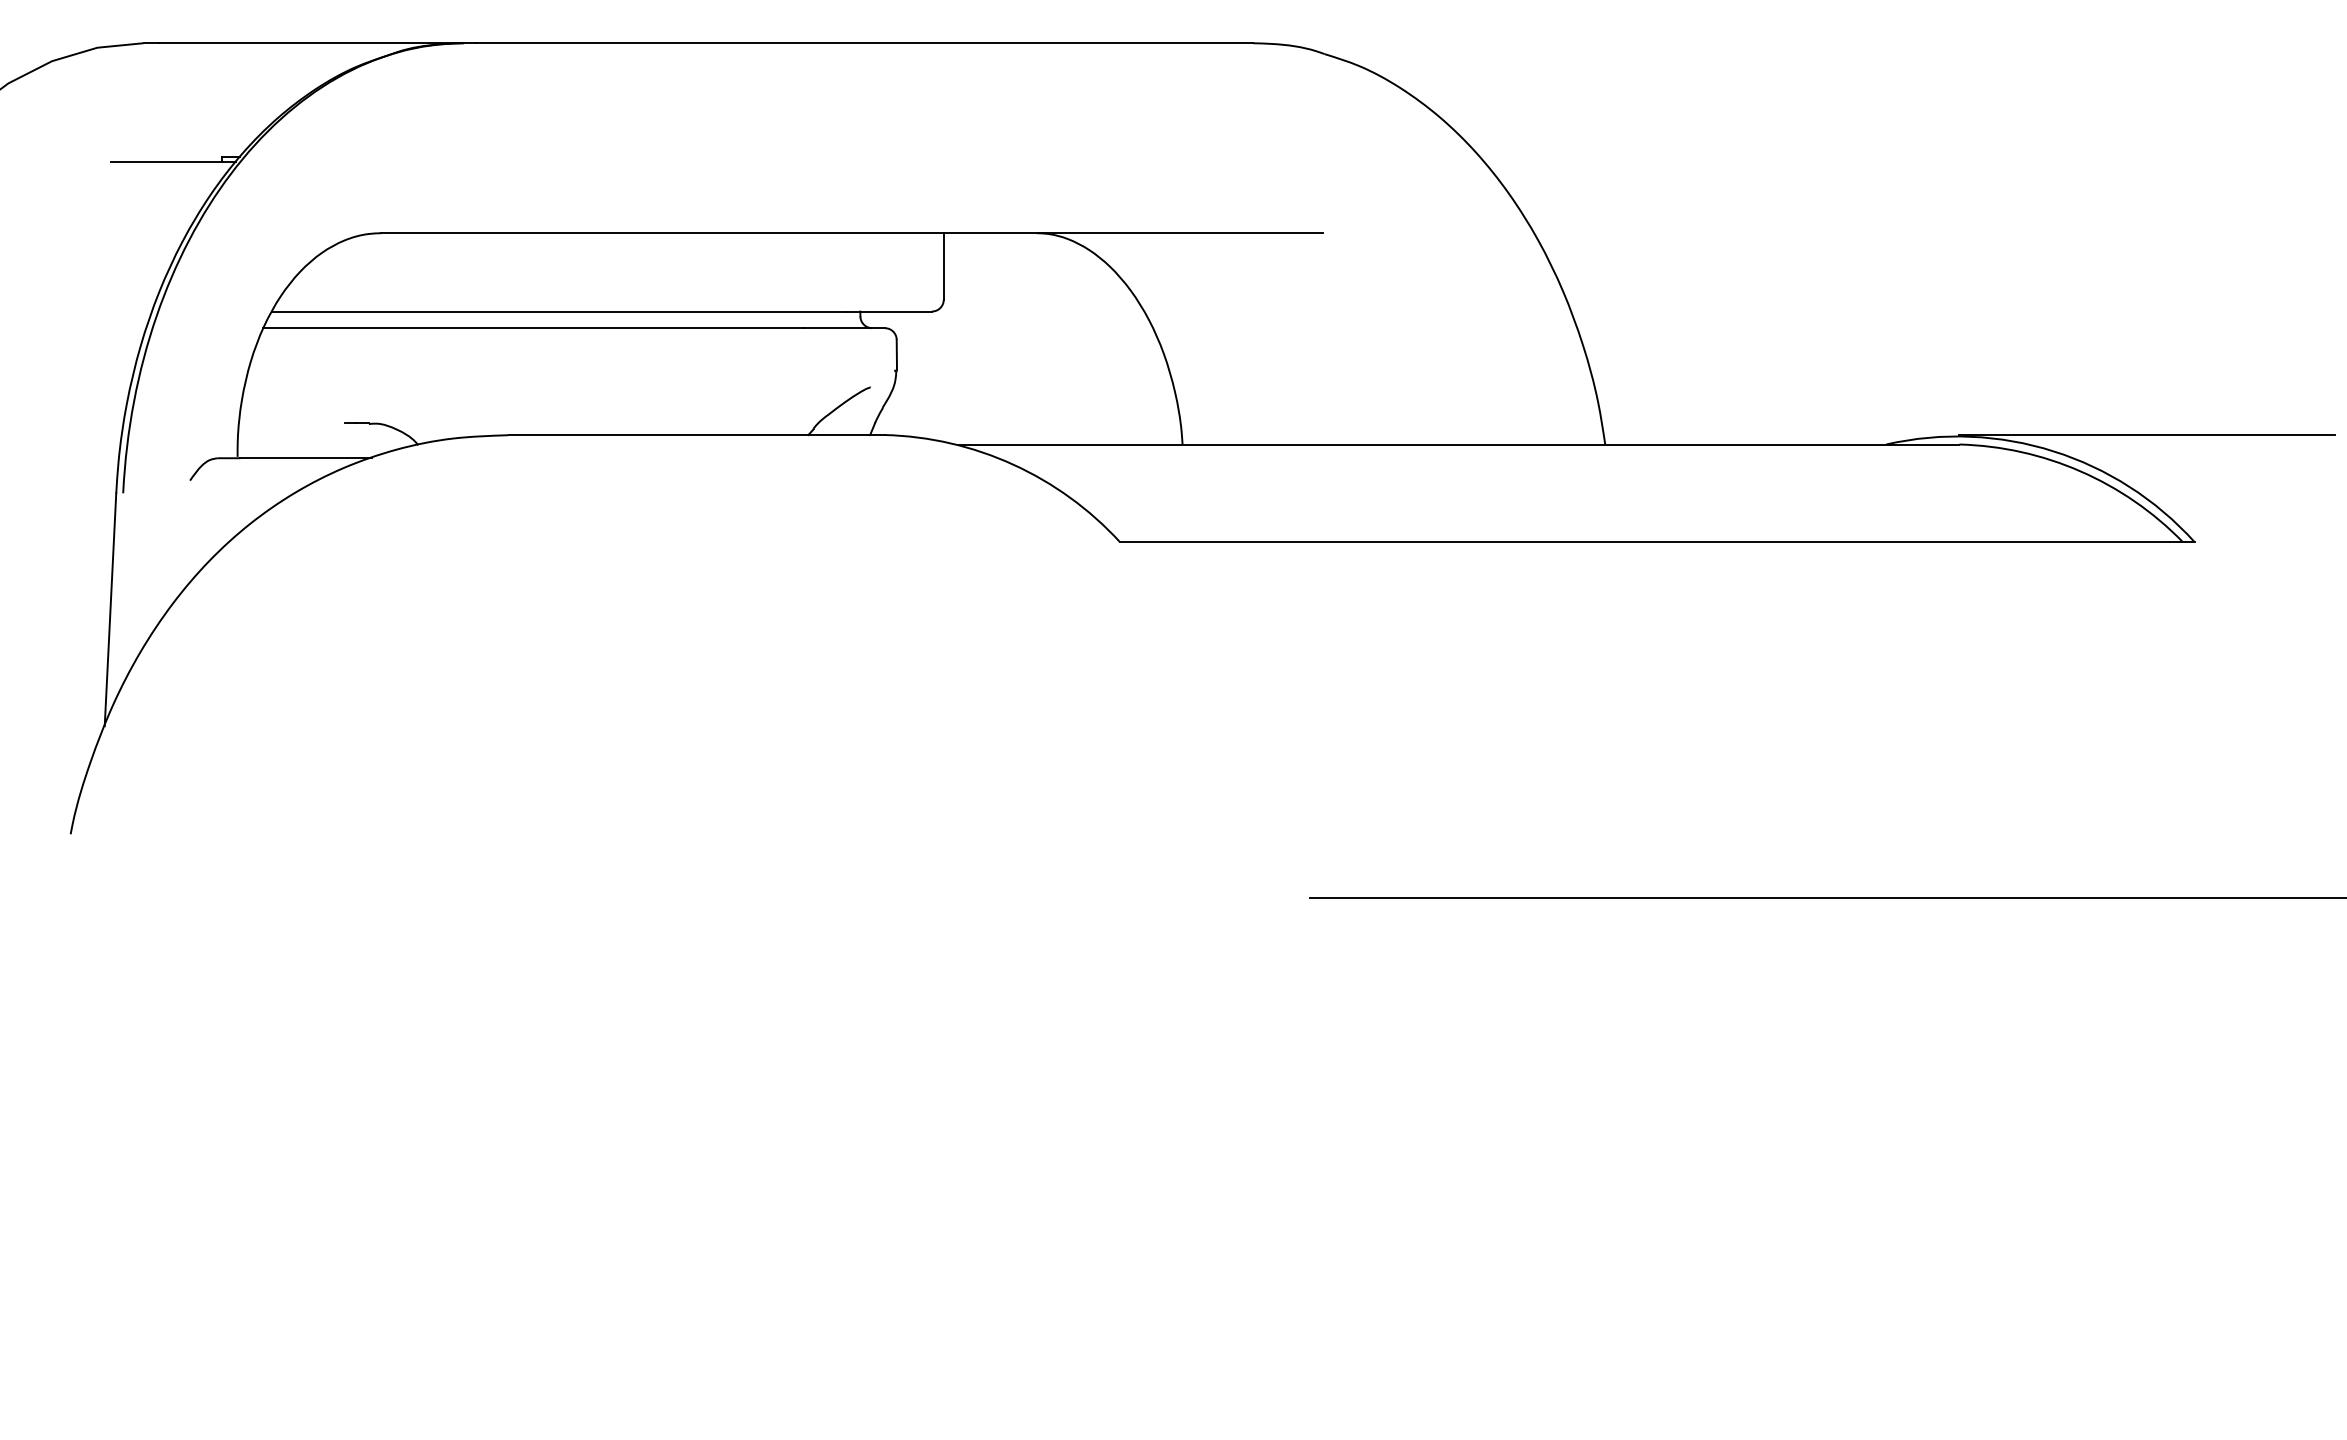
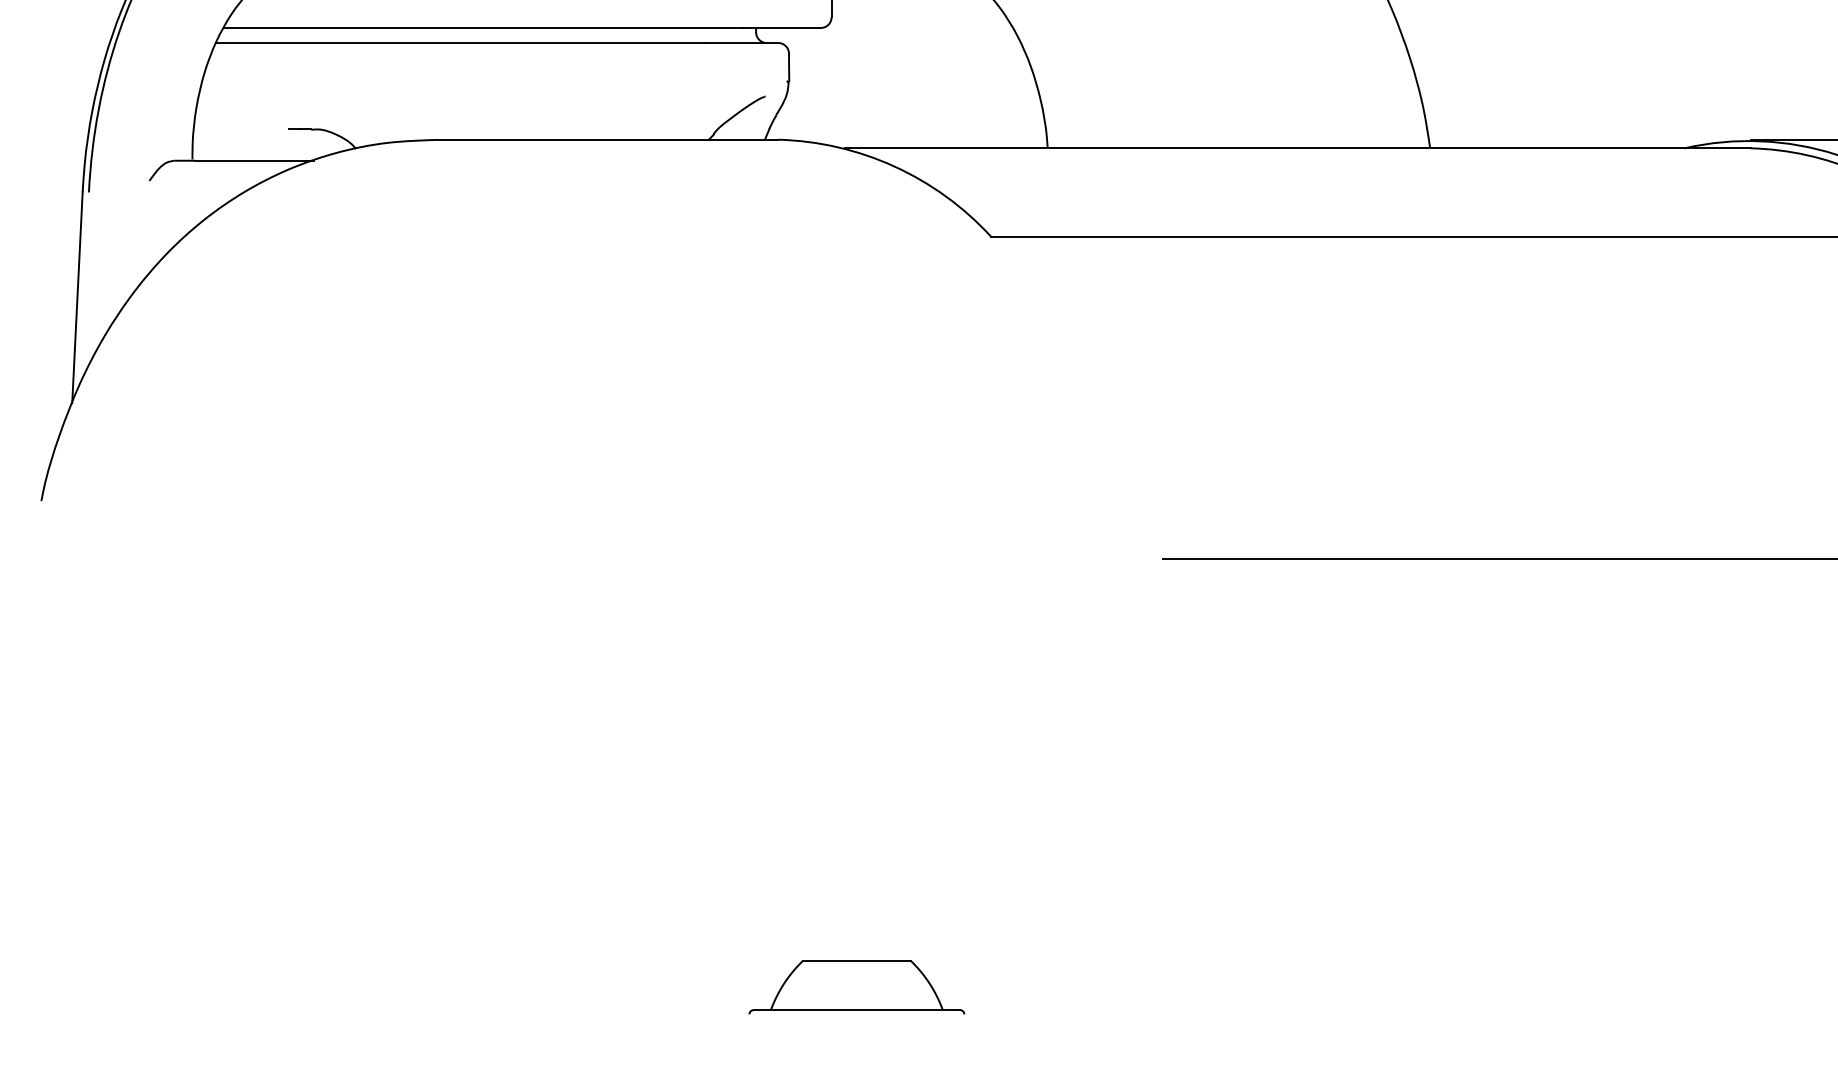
part: (971, 1371) -> (856, 987), added

